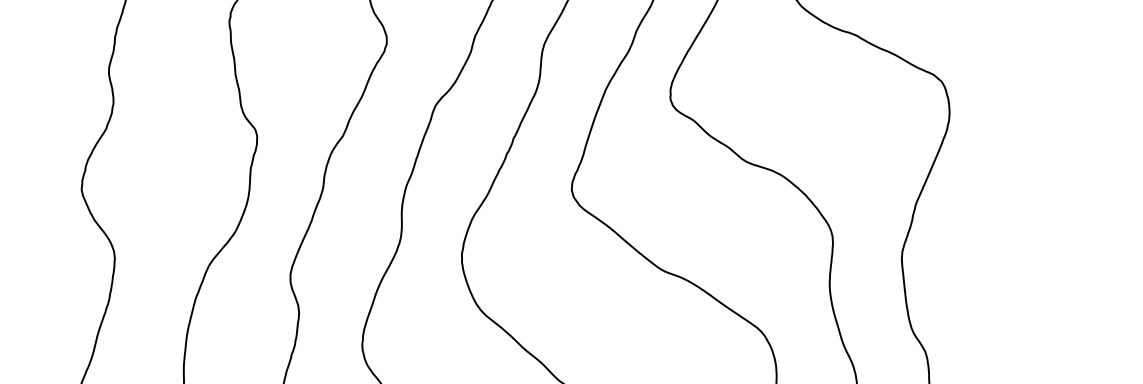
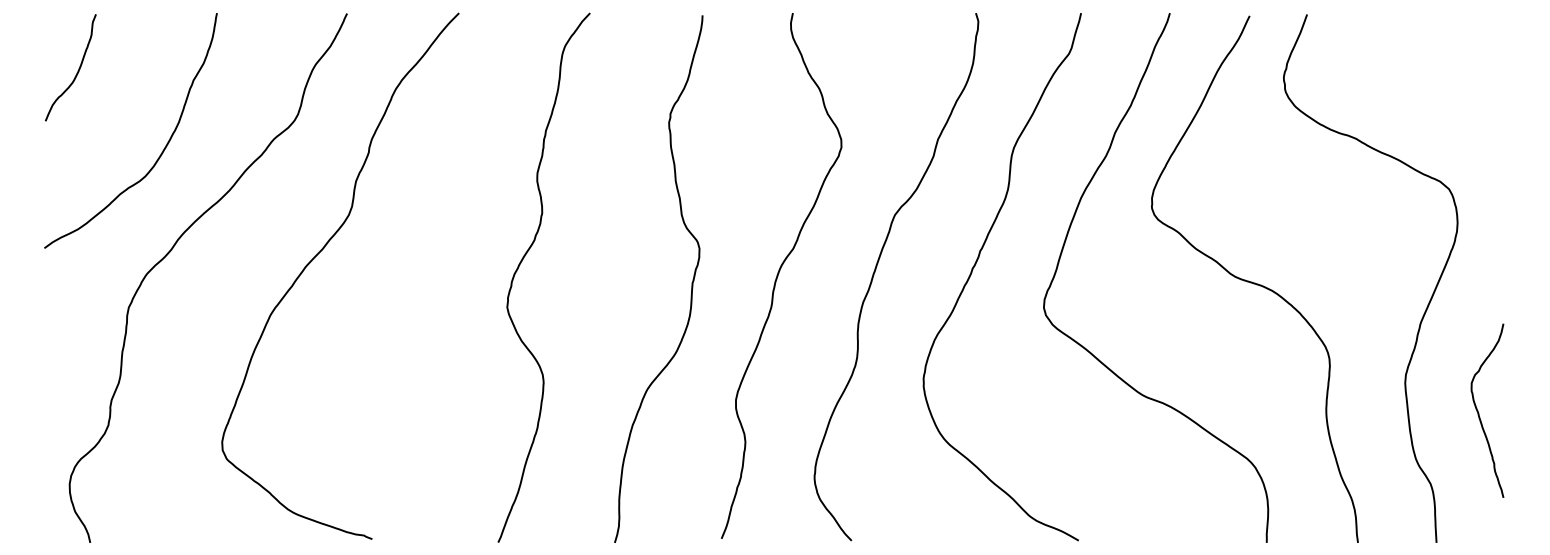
curve: (969, 286) -> (1479, 413), added

